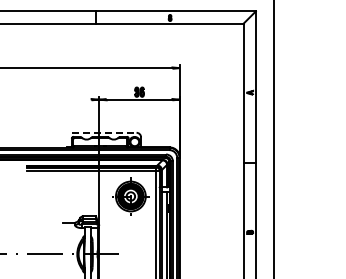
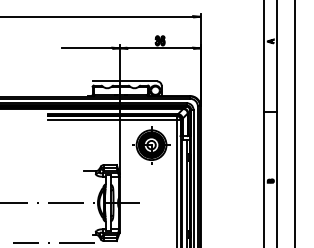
line: (65, 99) -> (86, 48), added
line: (104, 132) -> (125, 81), dashed -> solid

